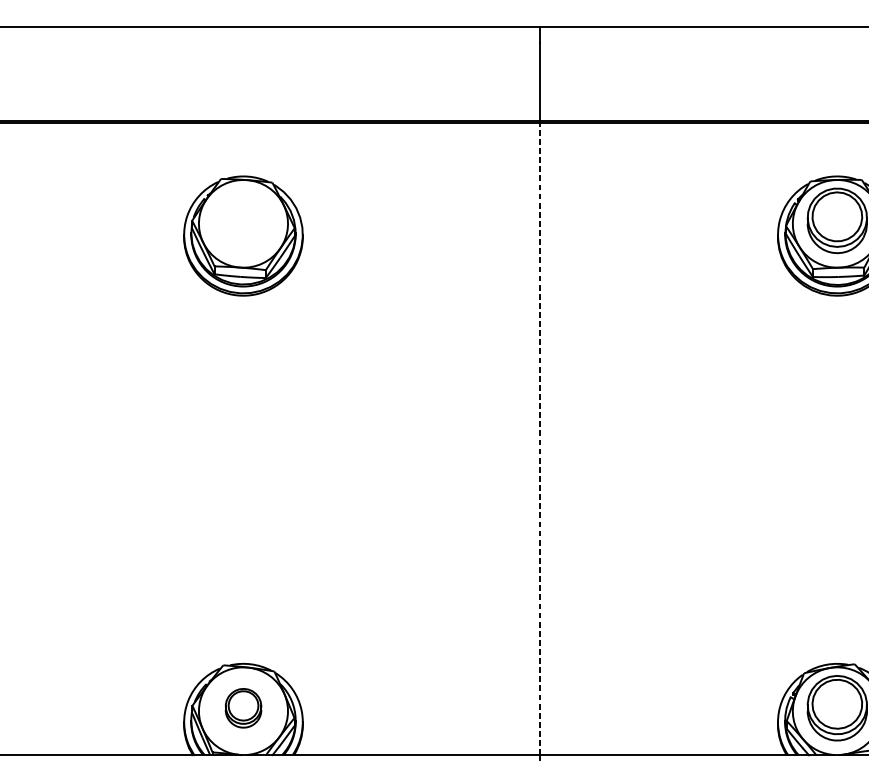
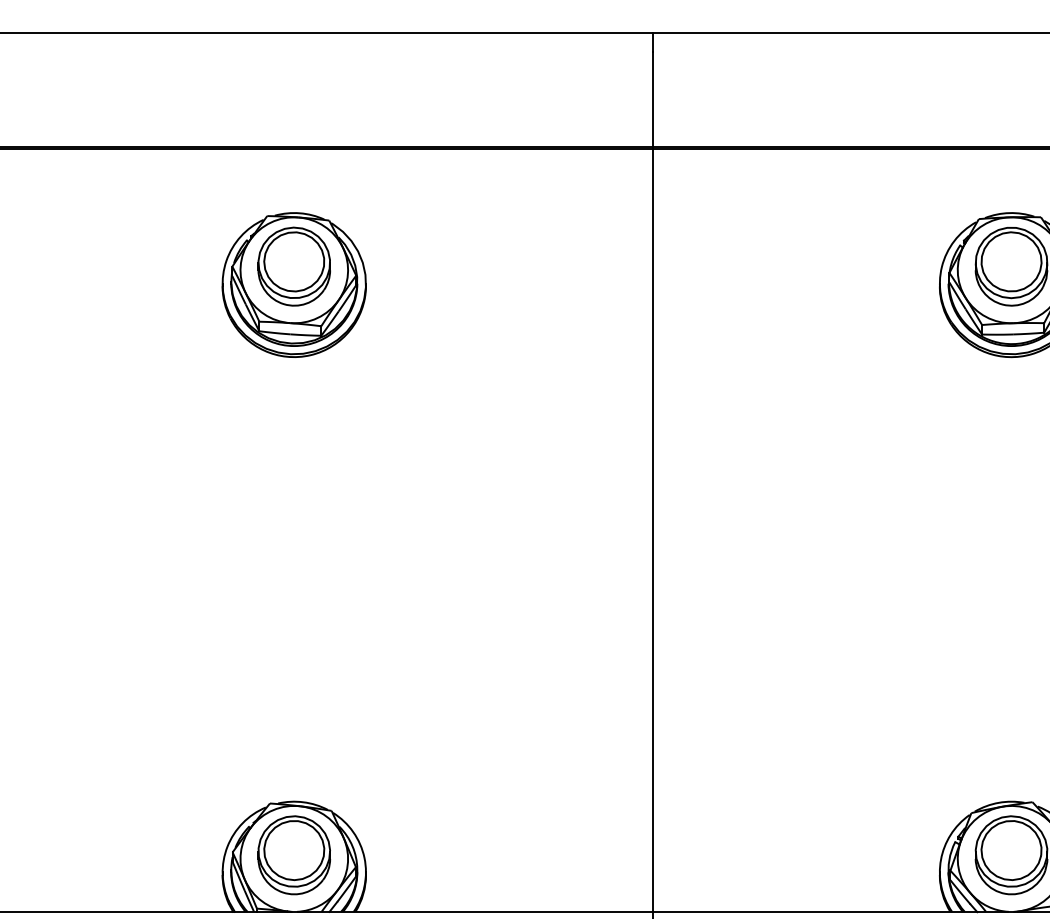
part: (242, 220) -> (293, 266), added
line: (540, 439) -> (652, 530), dashed -> solid
part: (243, 708) -> (294, 855), size x1.67

